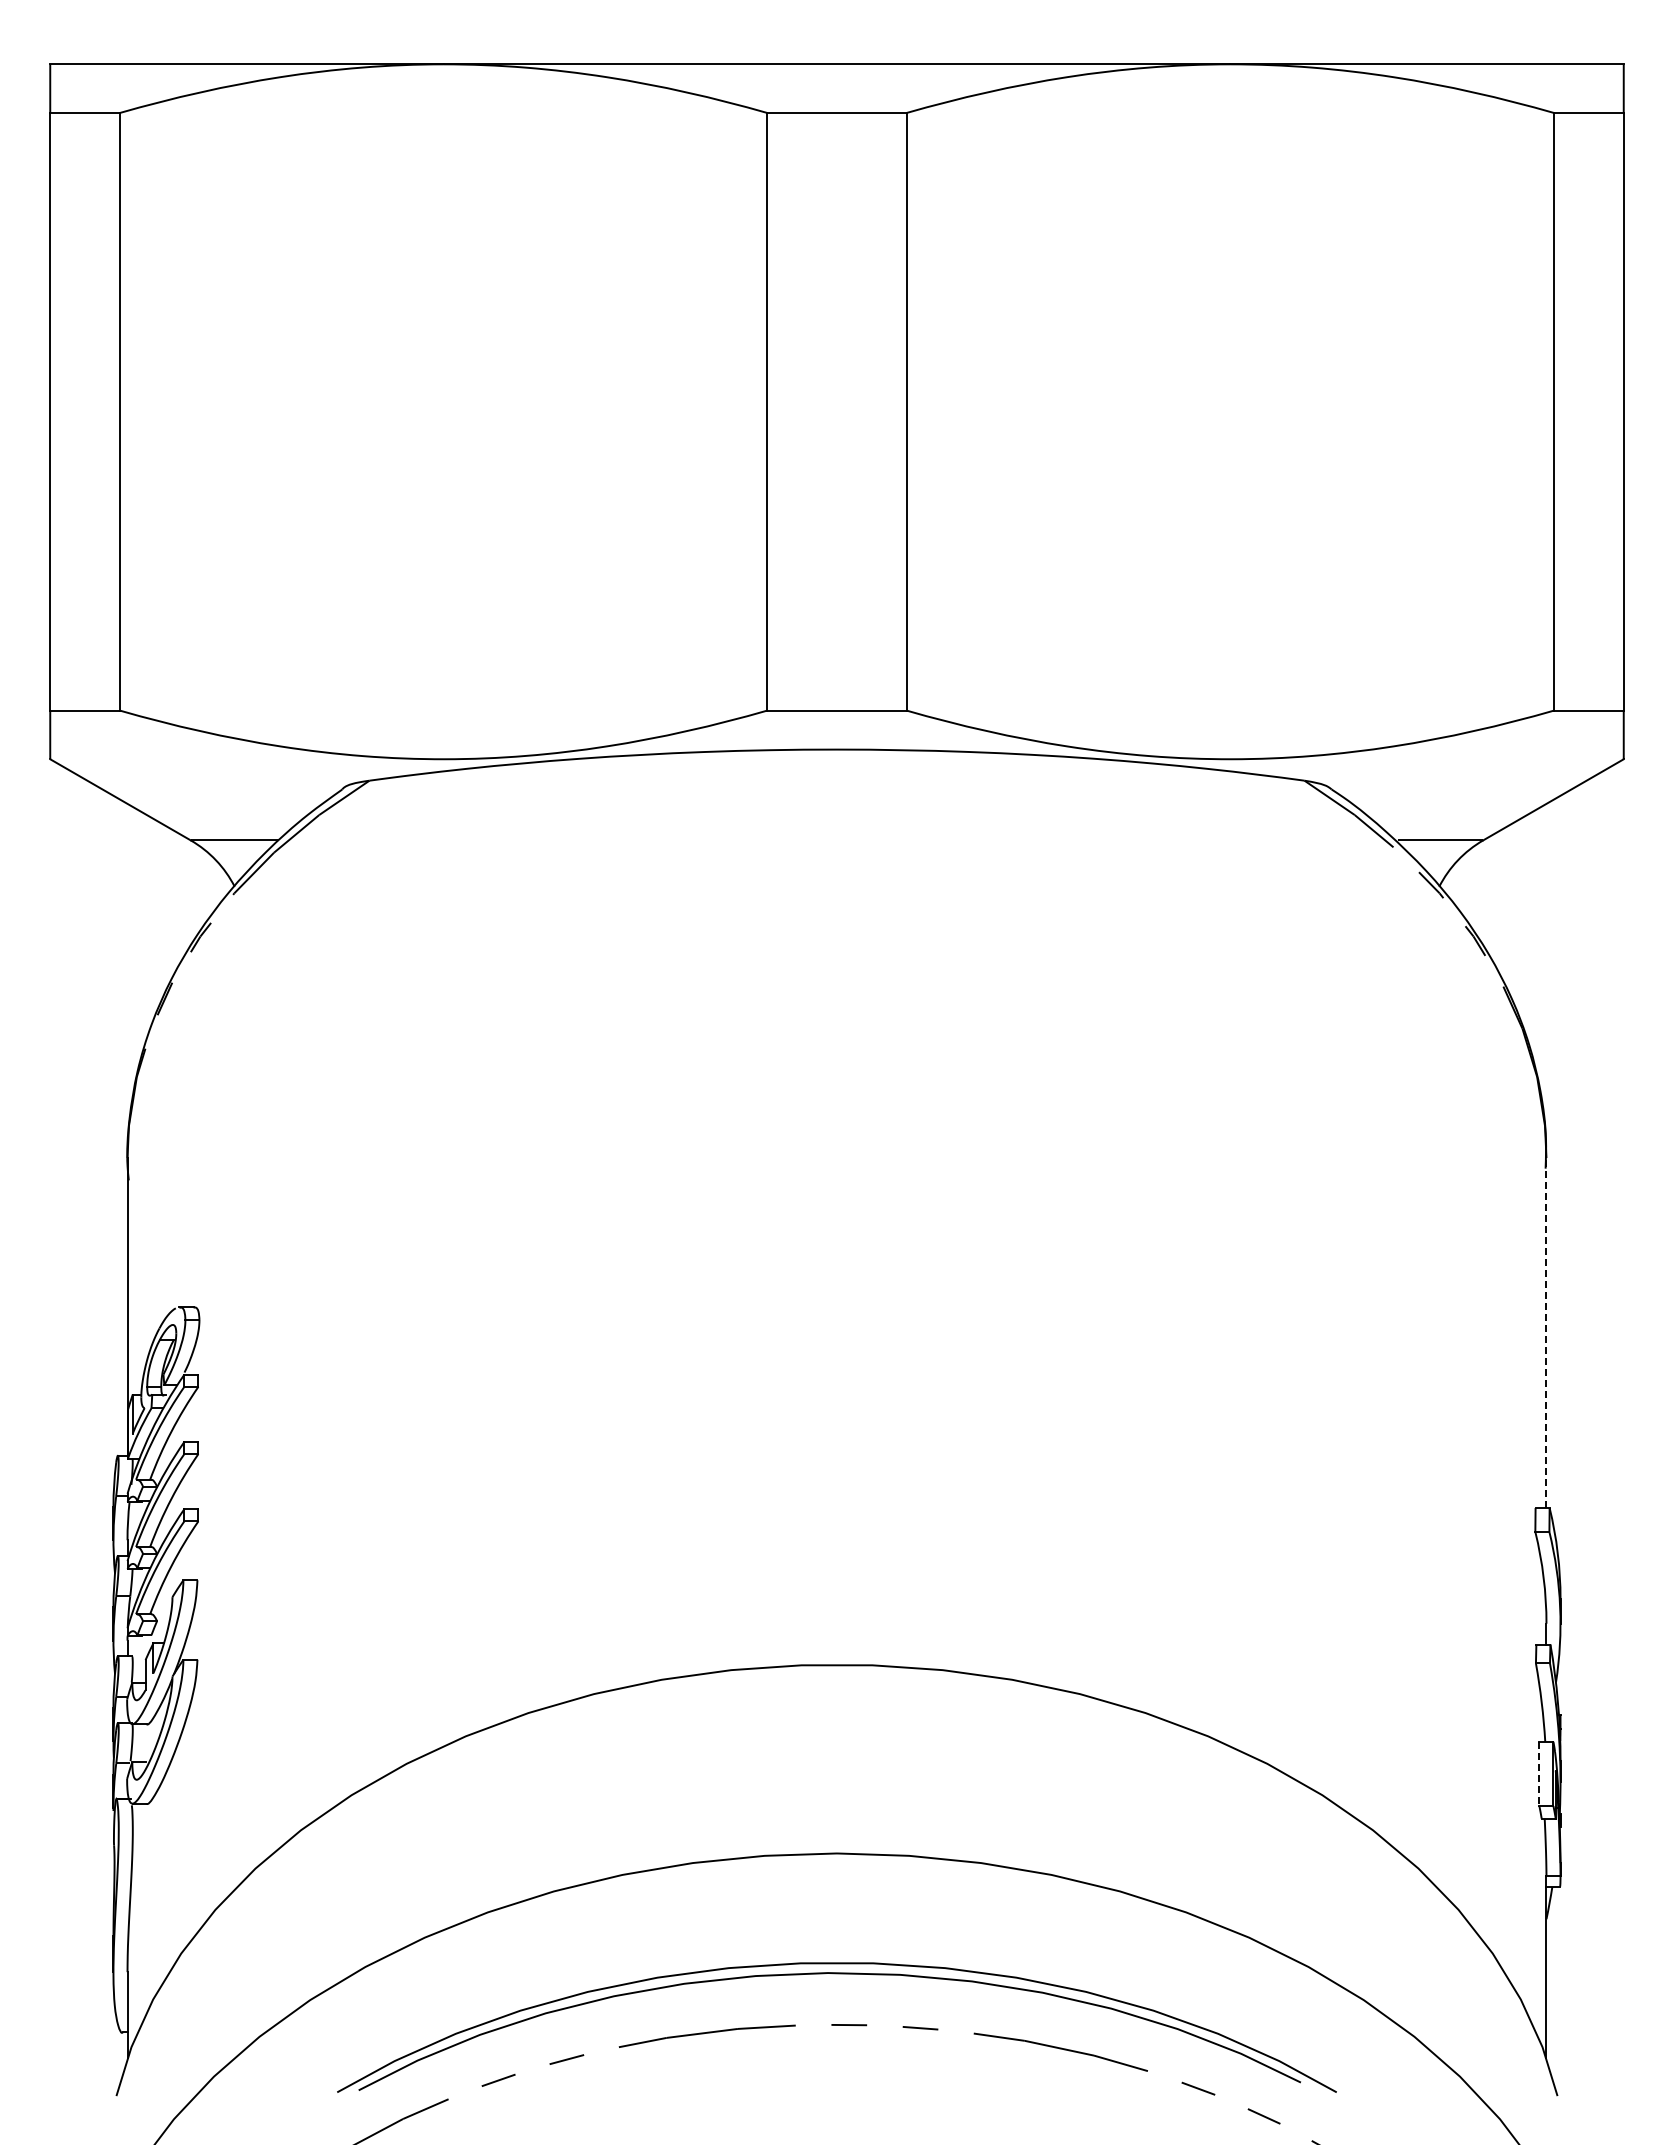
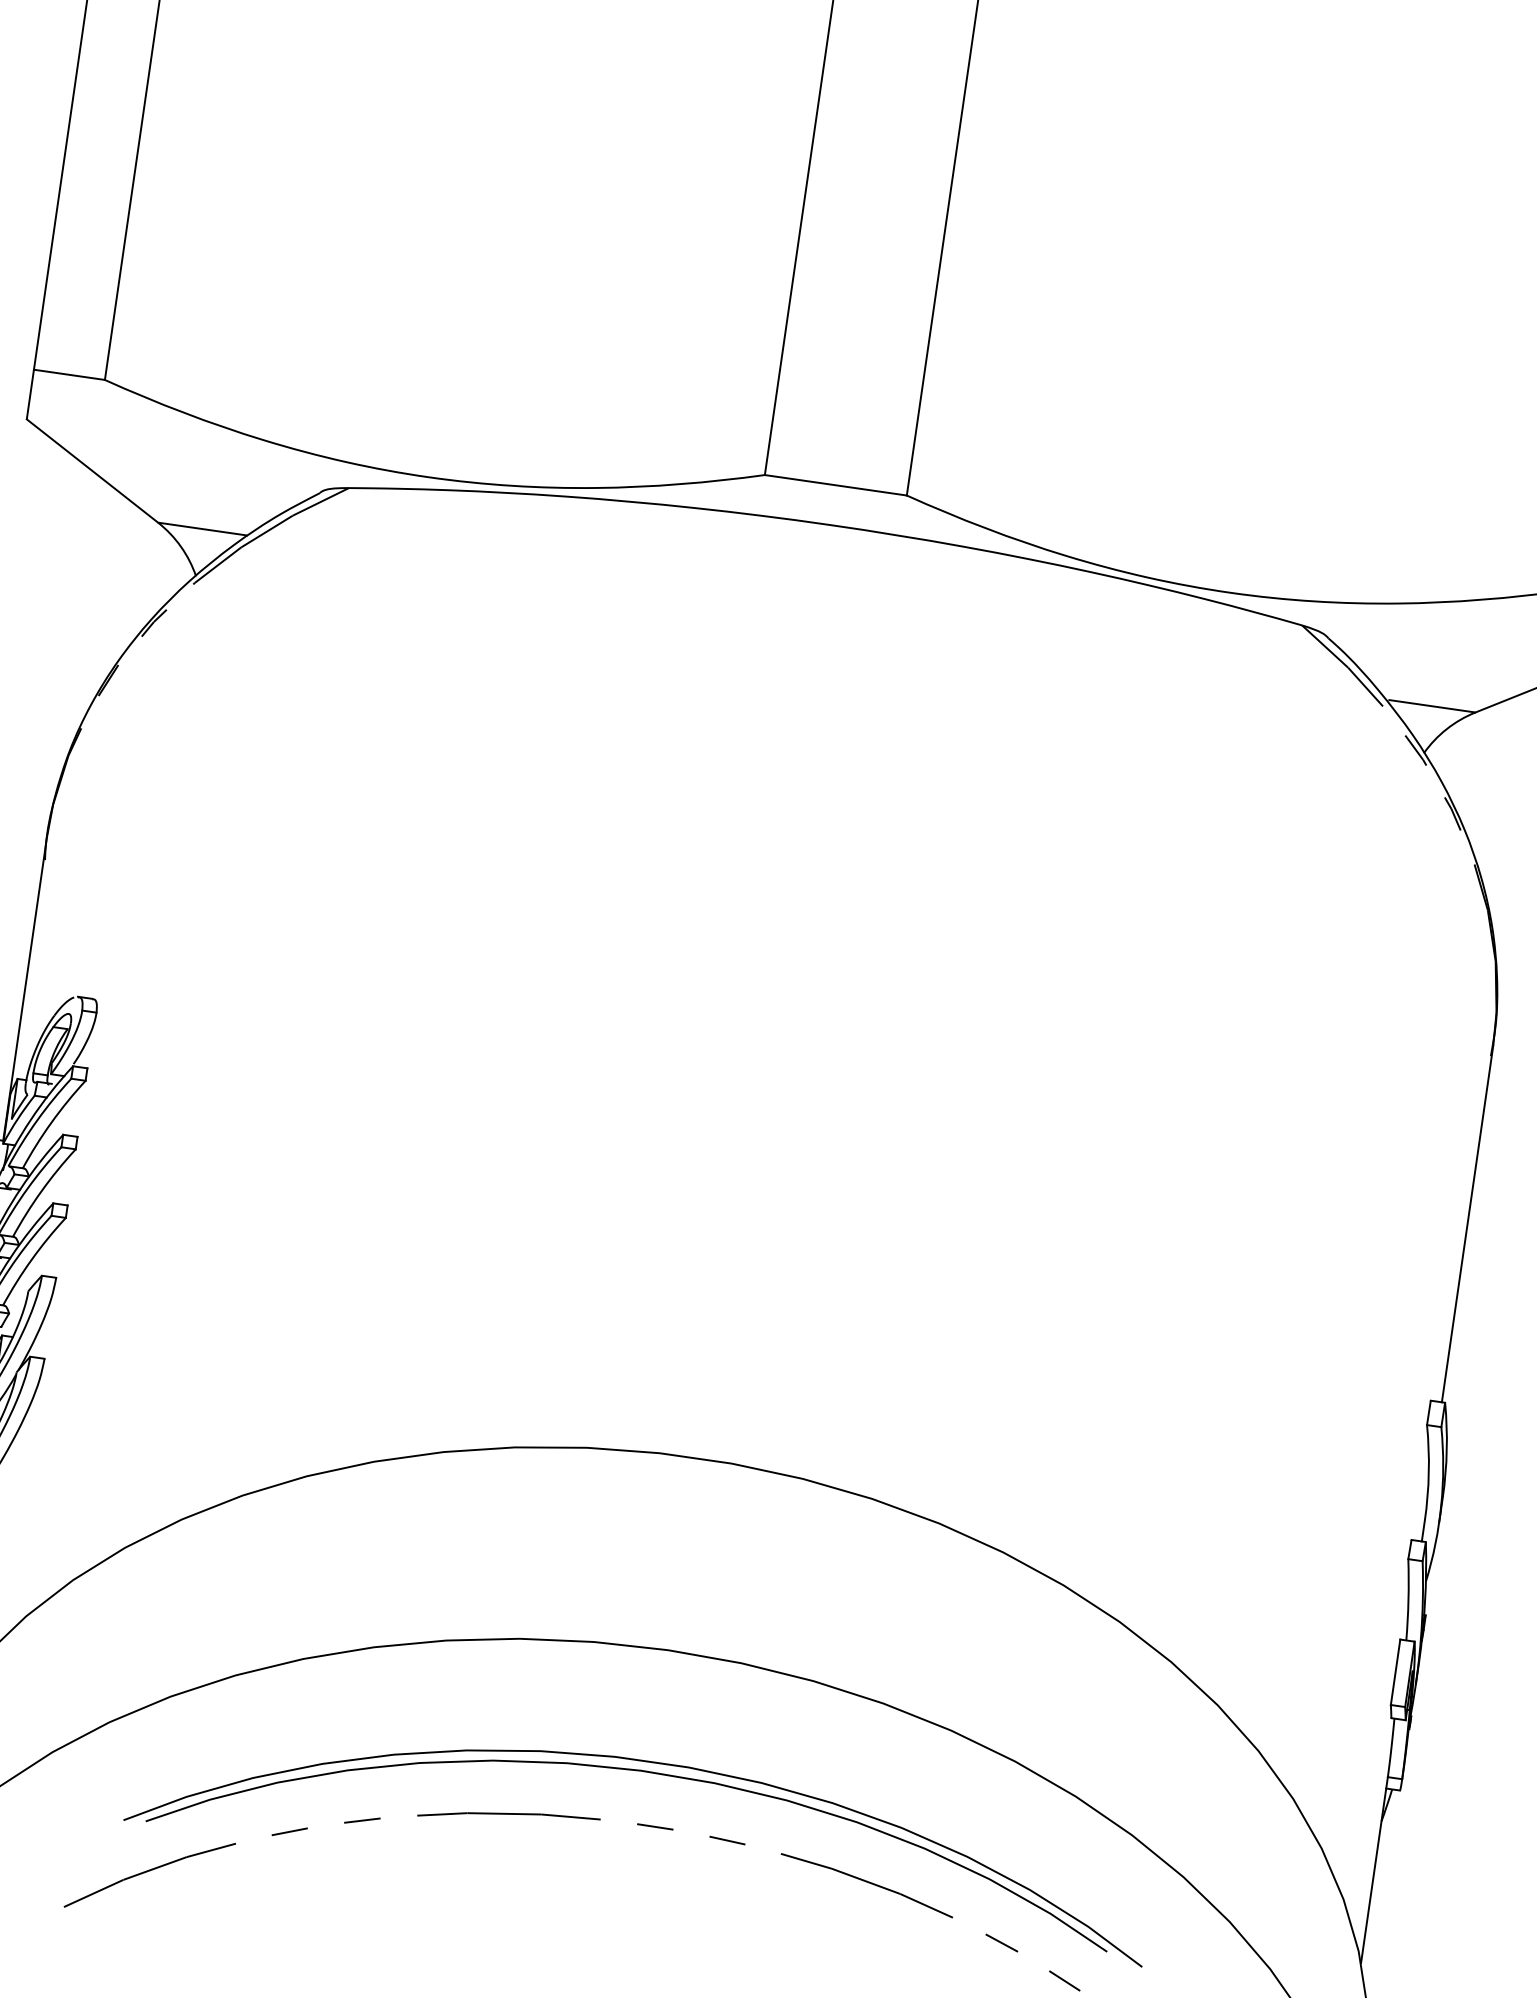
line: (1546, 1333) -> (1467, 1224), dashed -> solid
line: (1539, 1774) -> (1395, 1672), dashed -> solid

